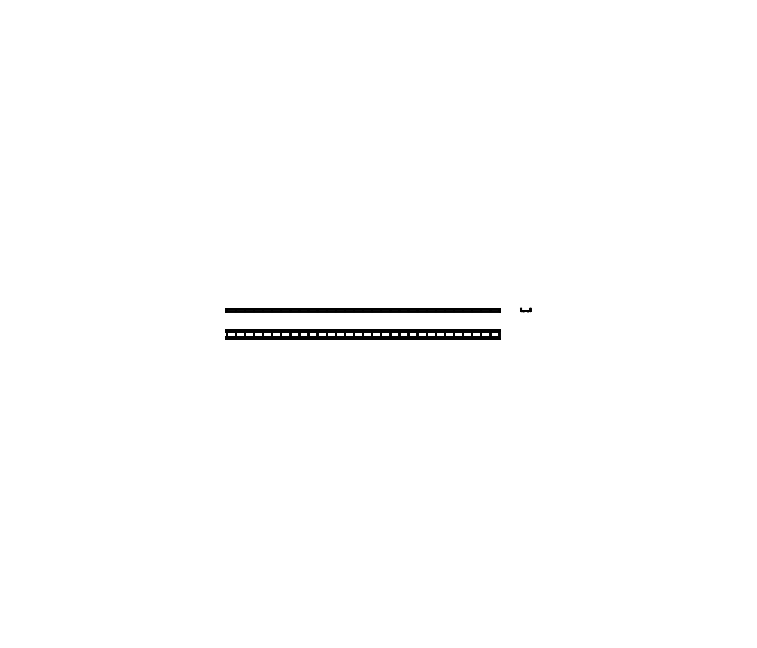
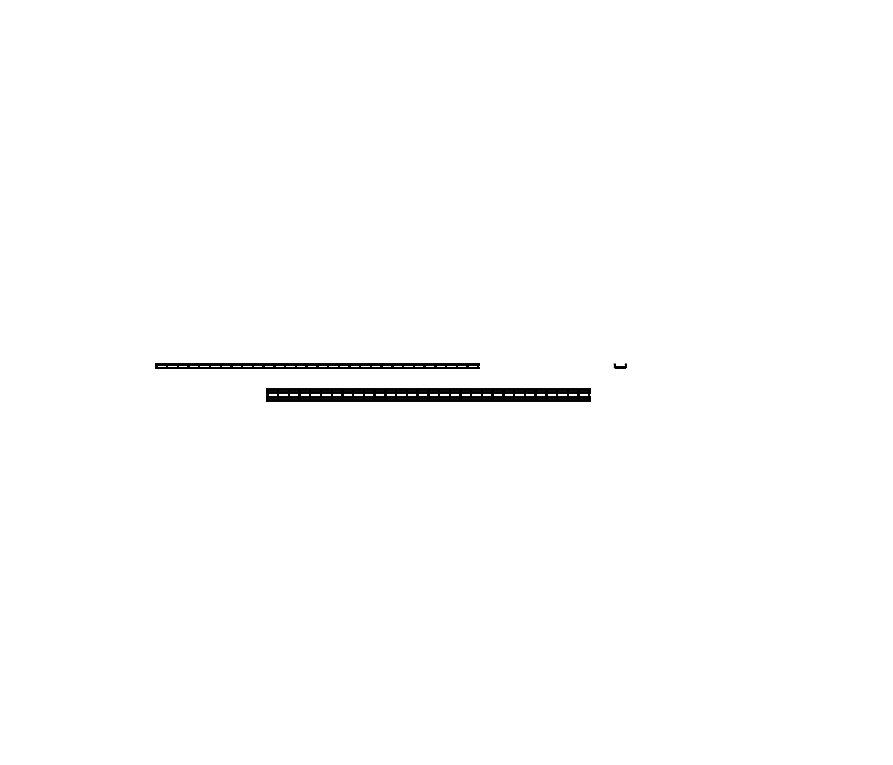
part: (363, 309) -> (317, 365), moved

